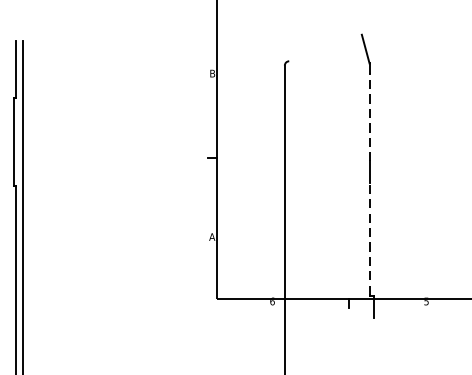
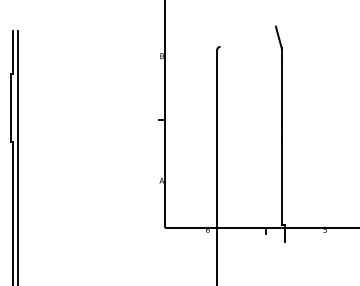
line: (369, 117) -> (281, 89), dashed -> solid
line: (369, 239) -> (281, 182), dashed -> solid

